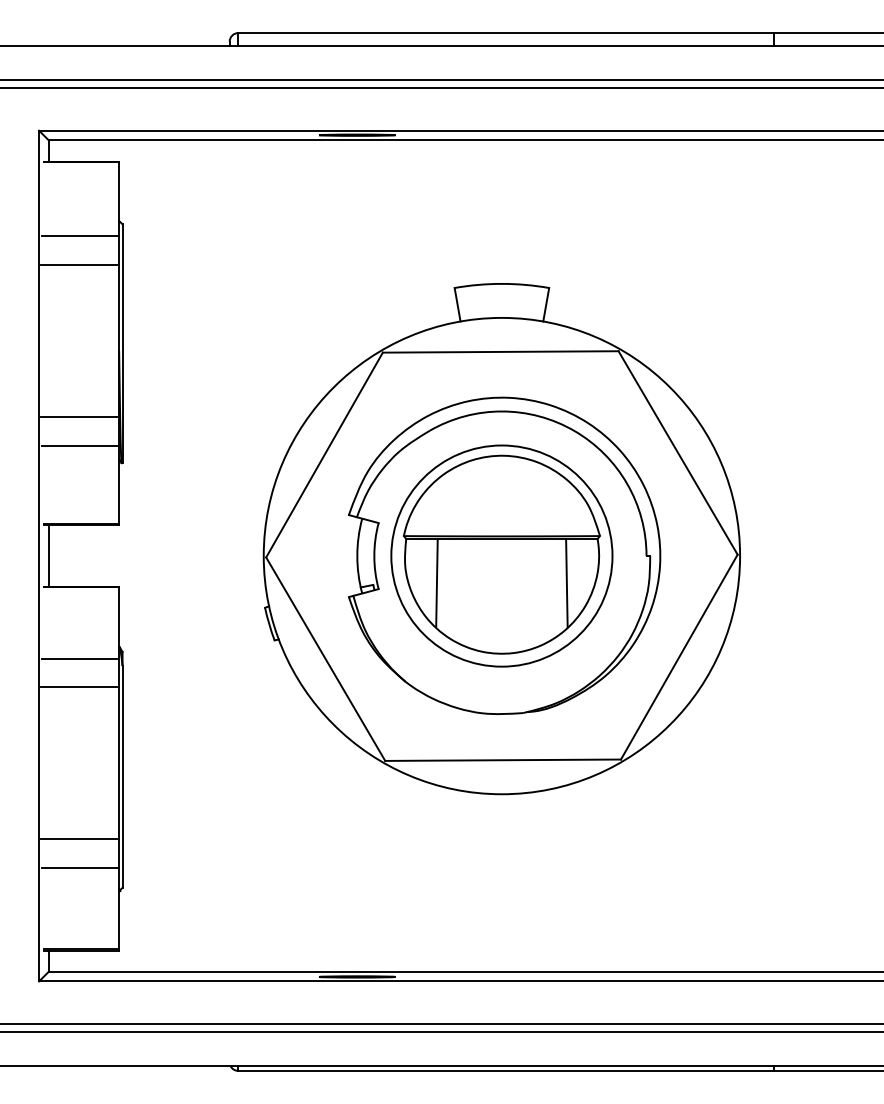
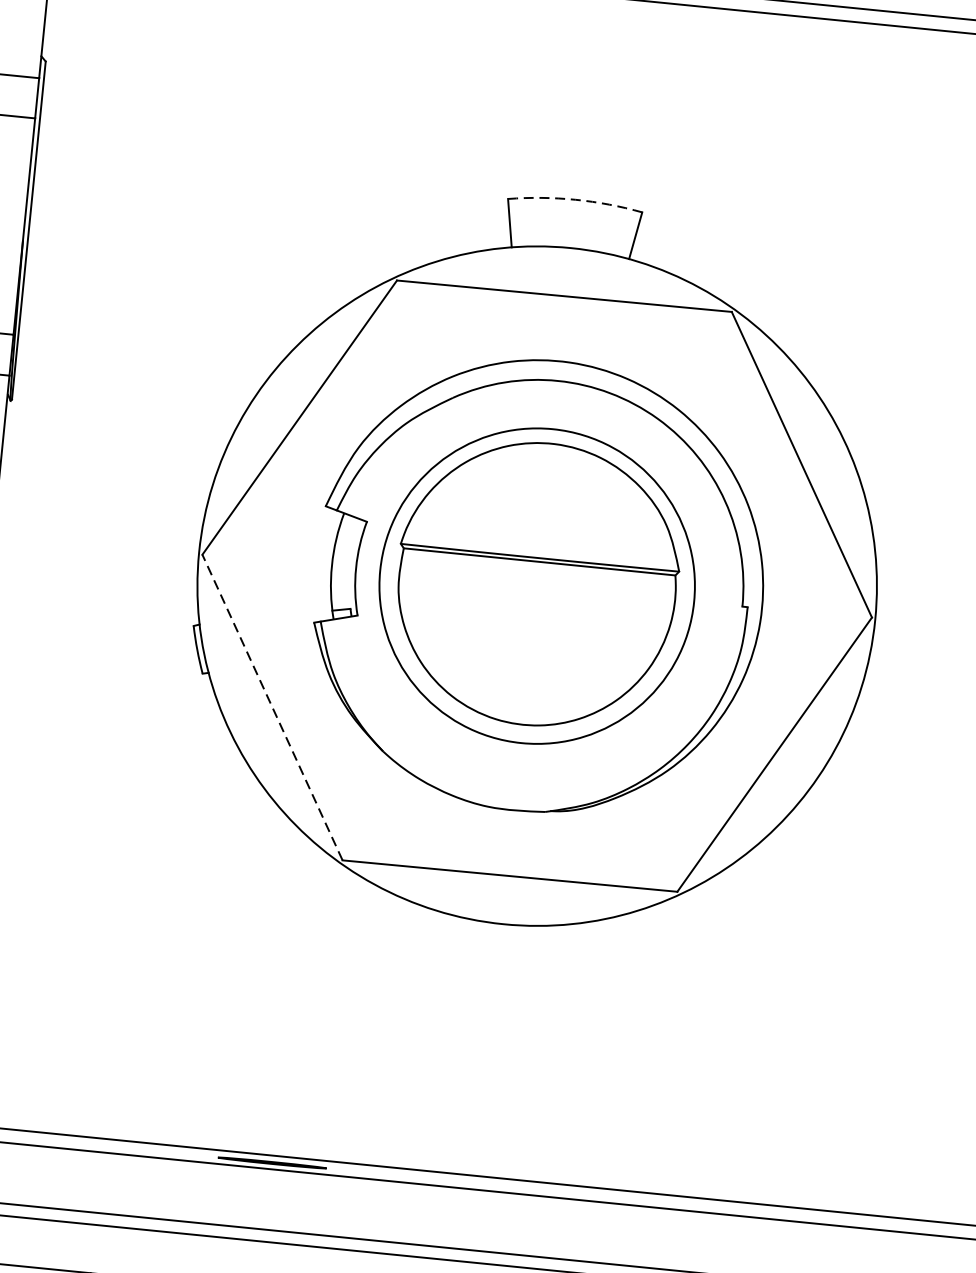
arc: (501, 283) -> (575, 199), solid -> dashed
line: (436, 582) -> (440, 614), removed
line: (566, 583) -> (624, 634), removed
line: (325, 659) -> (272, 707), solid -> dashed

